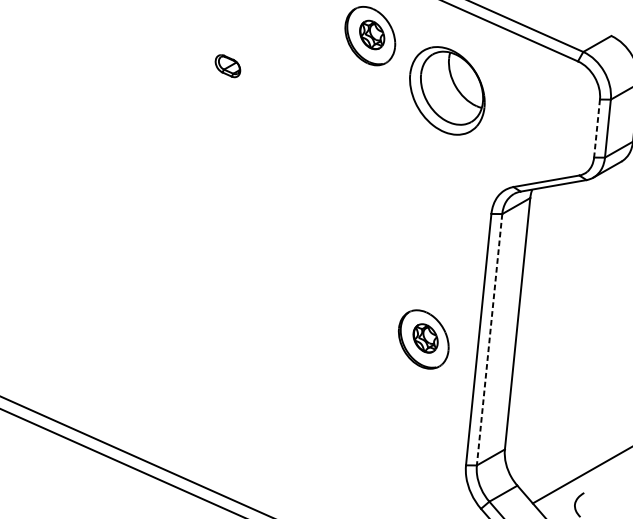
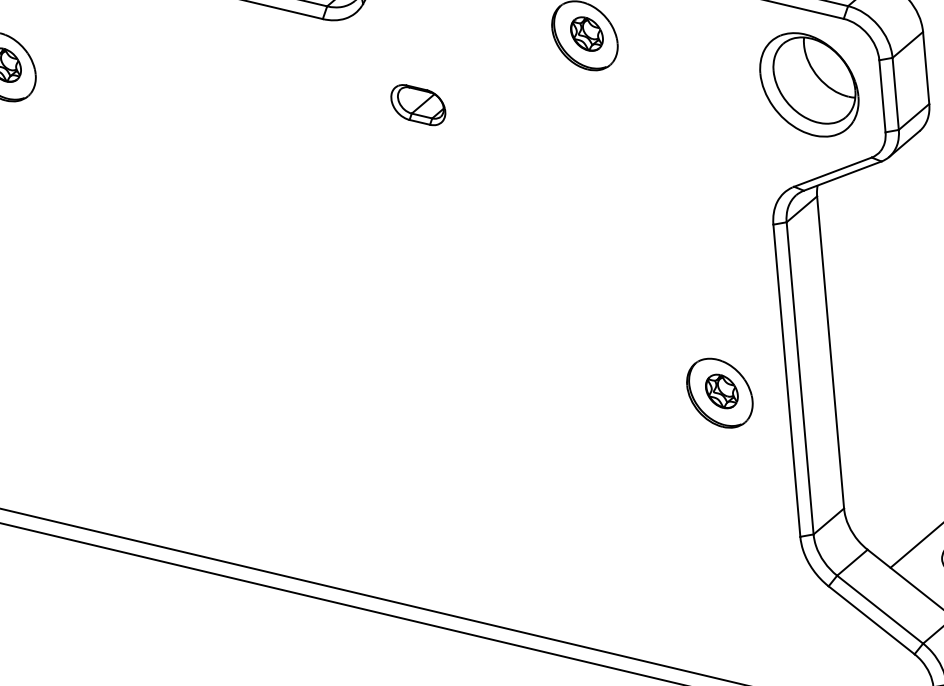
part: (228, 66) -> (418, 105), size x1.67
part: (447, 90) -> (809, 84), moved
line: (597, 128) -> (882, 96), dashed -> solid
line: (489, 339) -> (800, 378), dashed -> solid

